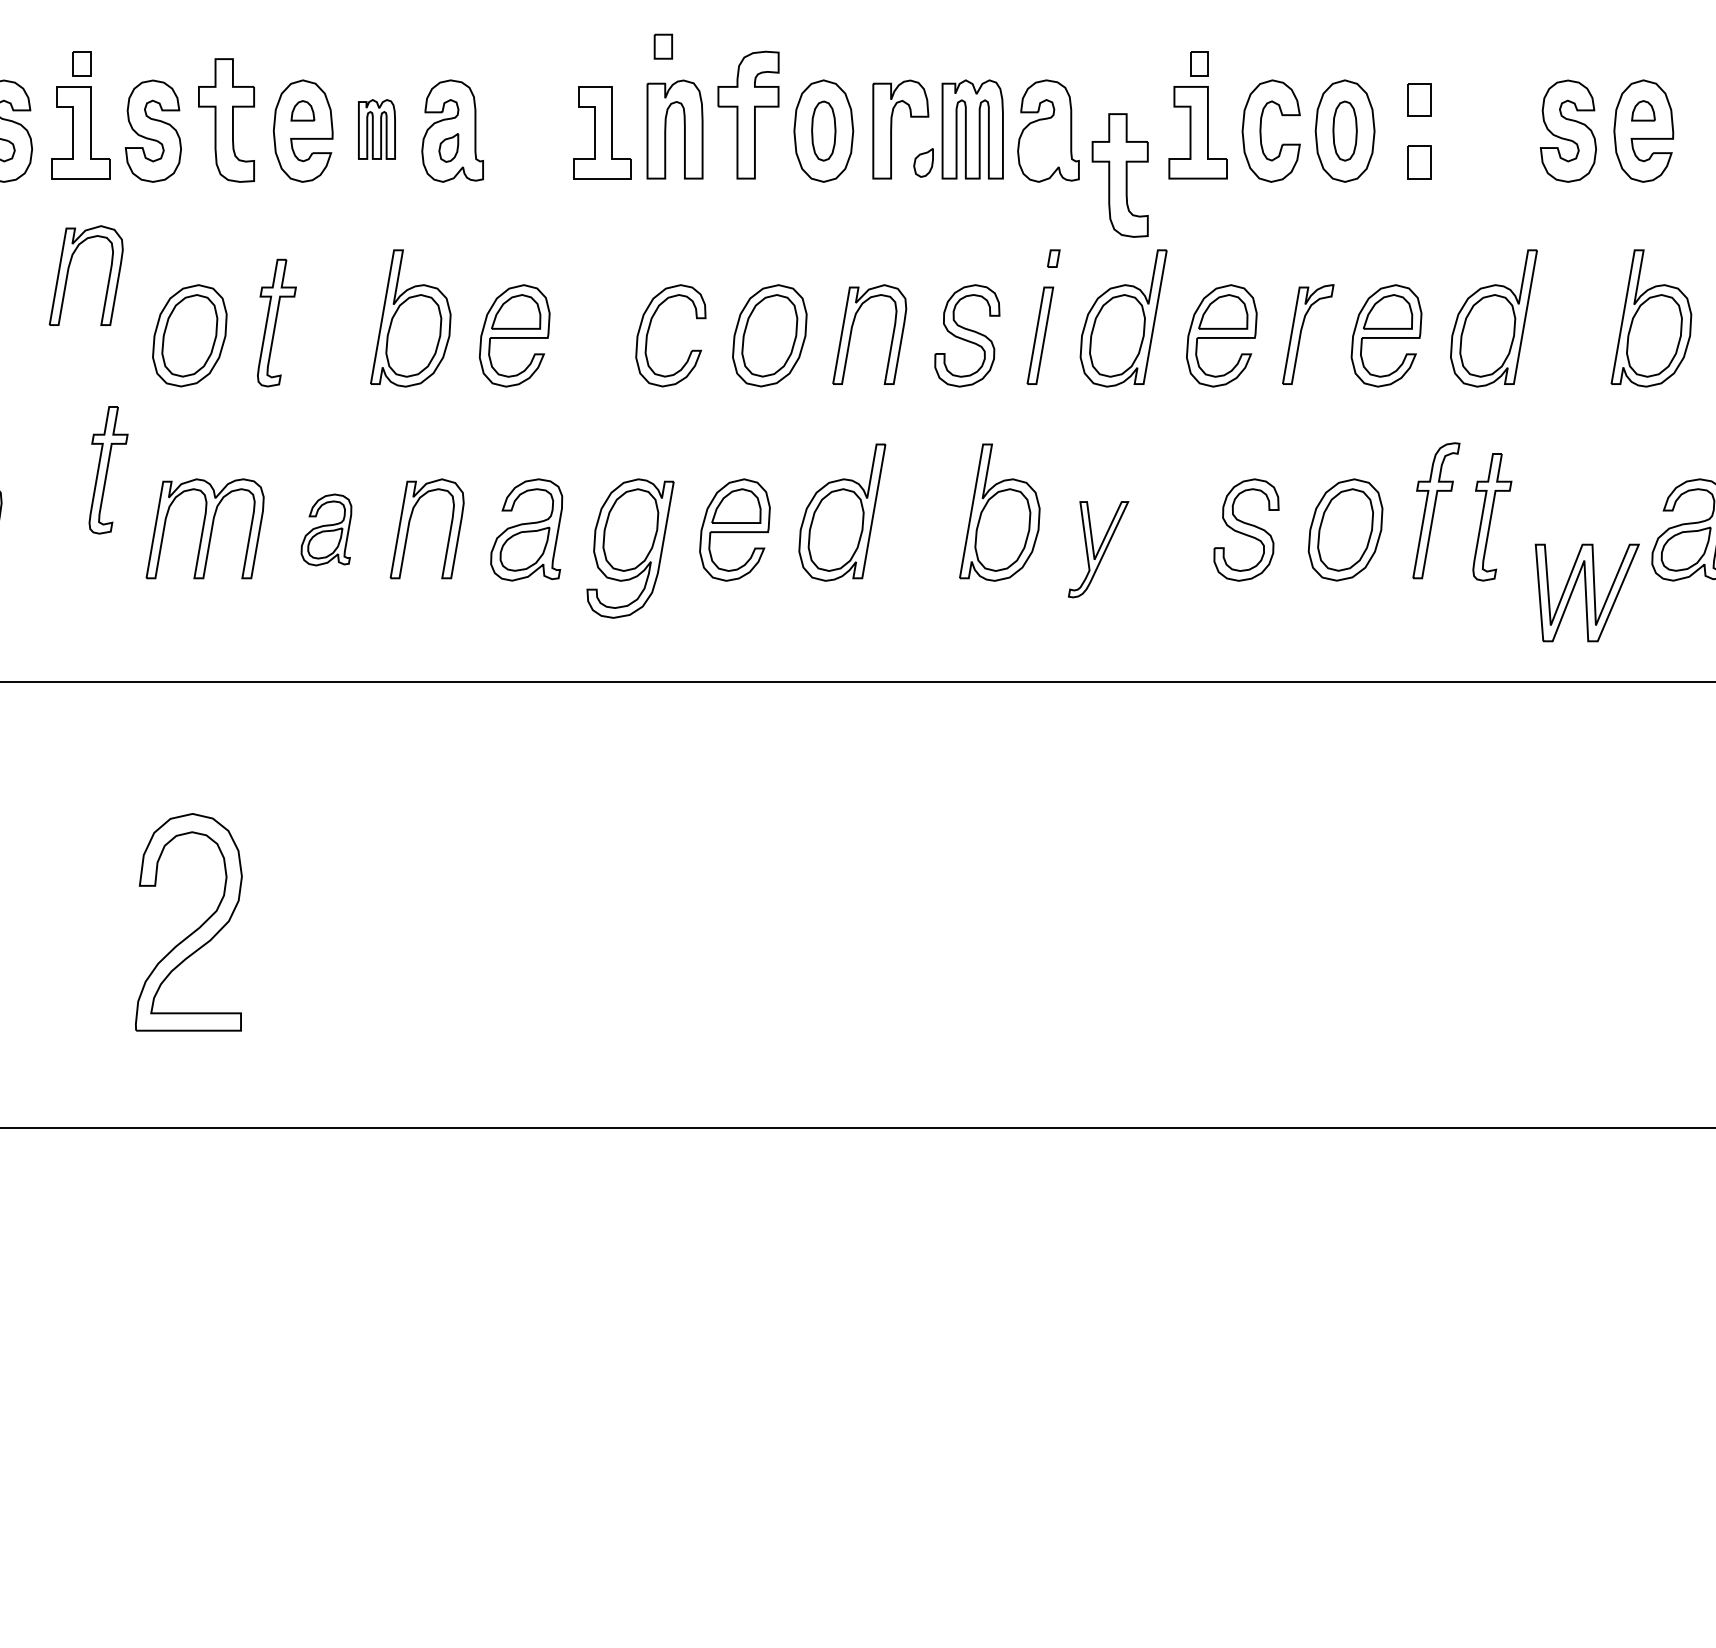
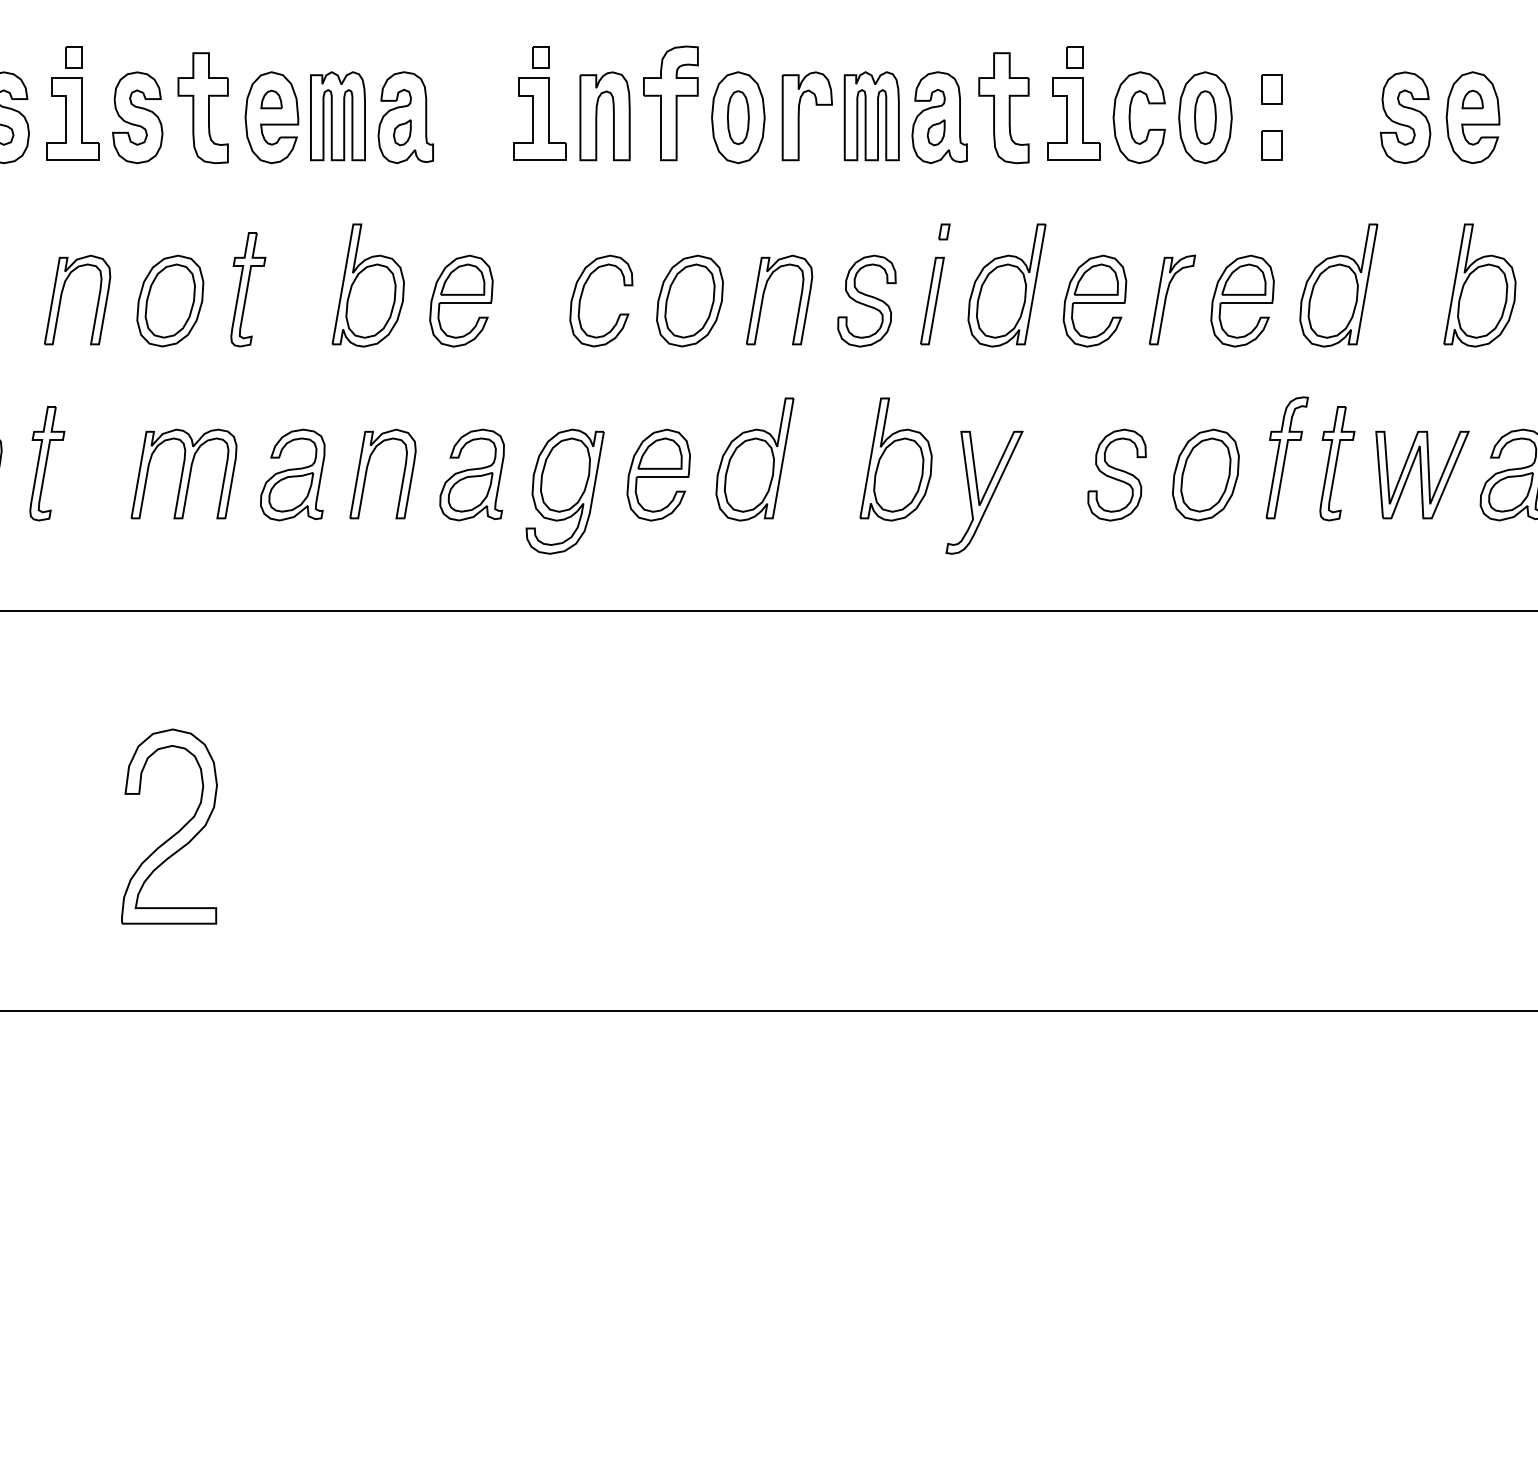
part: (662, 46) -> (540, 57), moved
part: (376, 129) -> (337, 116), size x1.67
part: (923, 162) -> (936, 132), moved
part: (1119, 175) -> (1003, 108), moved
part: (68, 275) -> (61, 299), moved
part: (108, 470) -> (47, 463), moved
part: (326, 529) -> (292, 474), size x1.43
part: (1098, 549) -> (984, 492), size x1.43
part: (1586, 592) -> (1421, 474), moved

